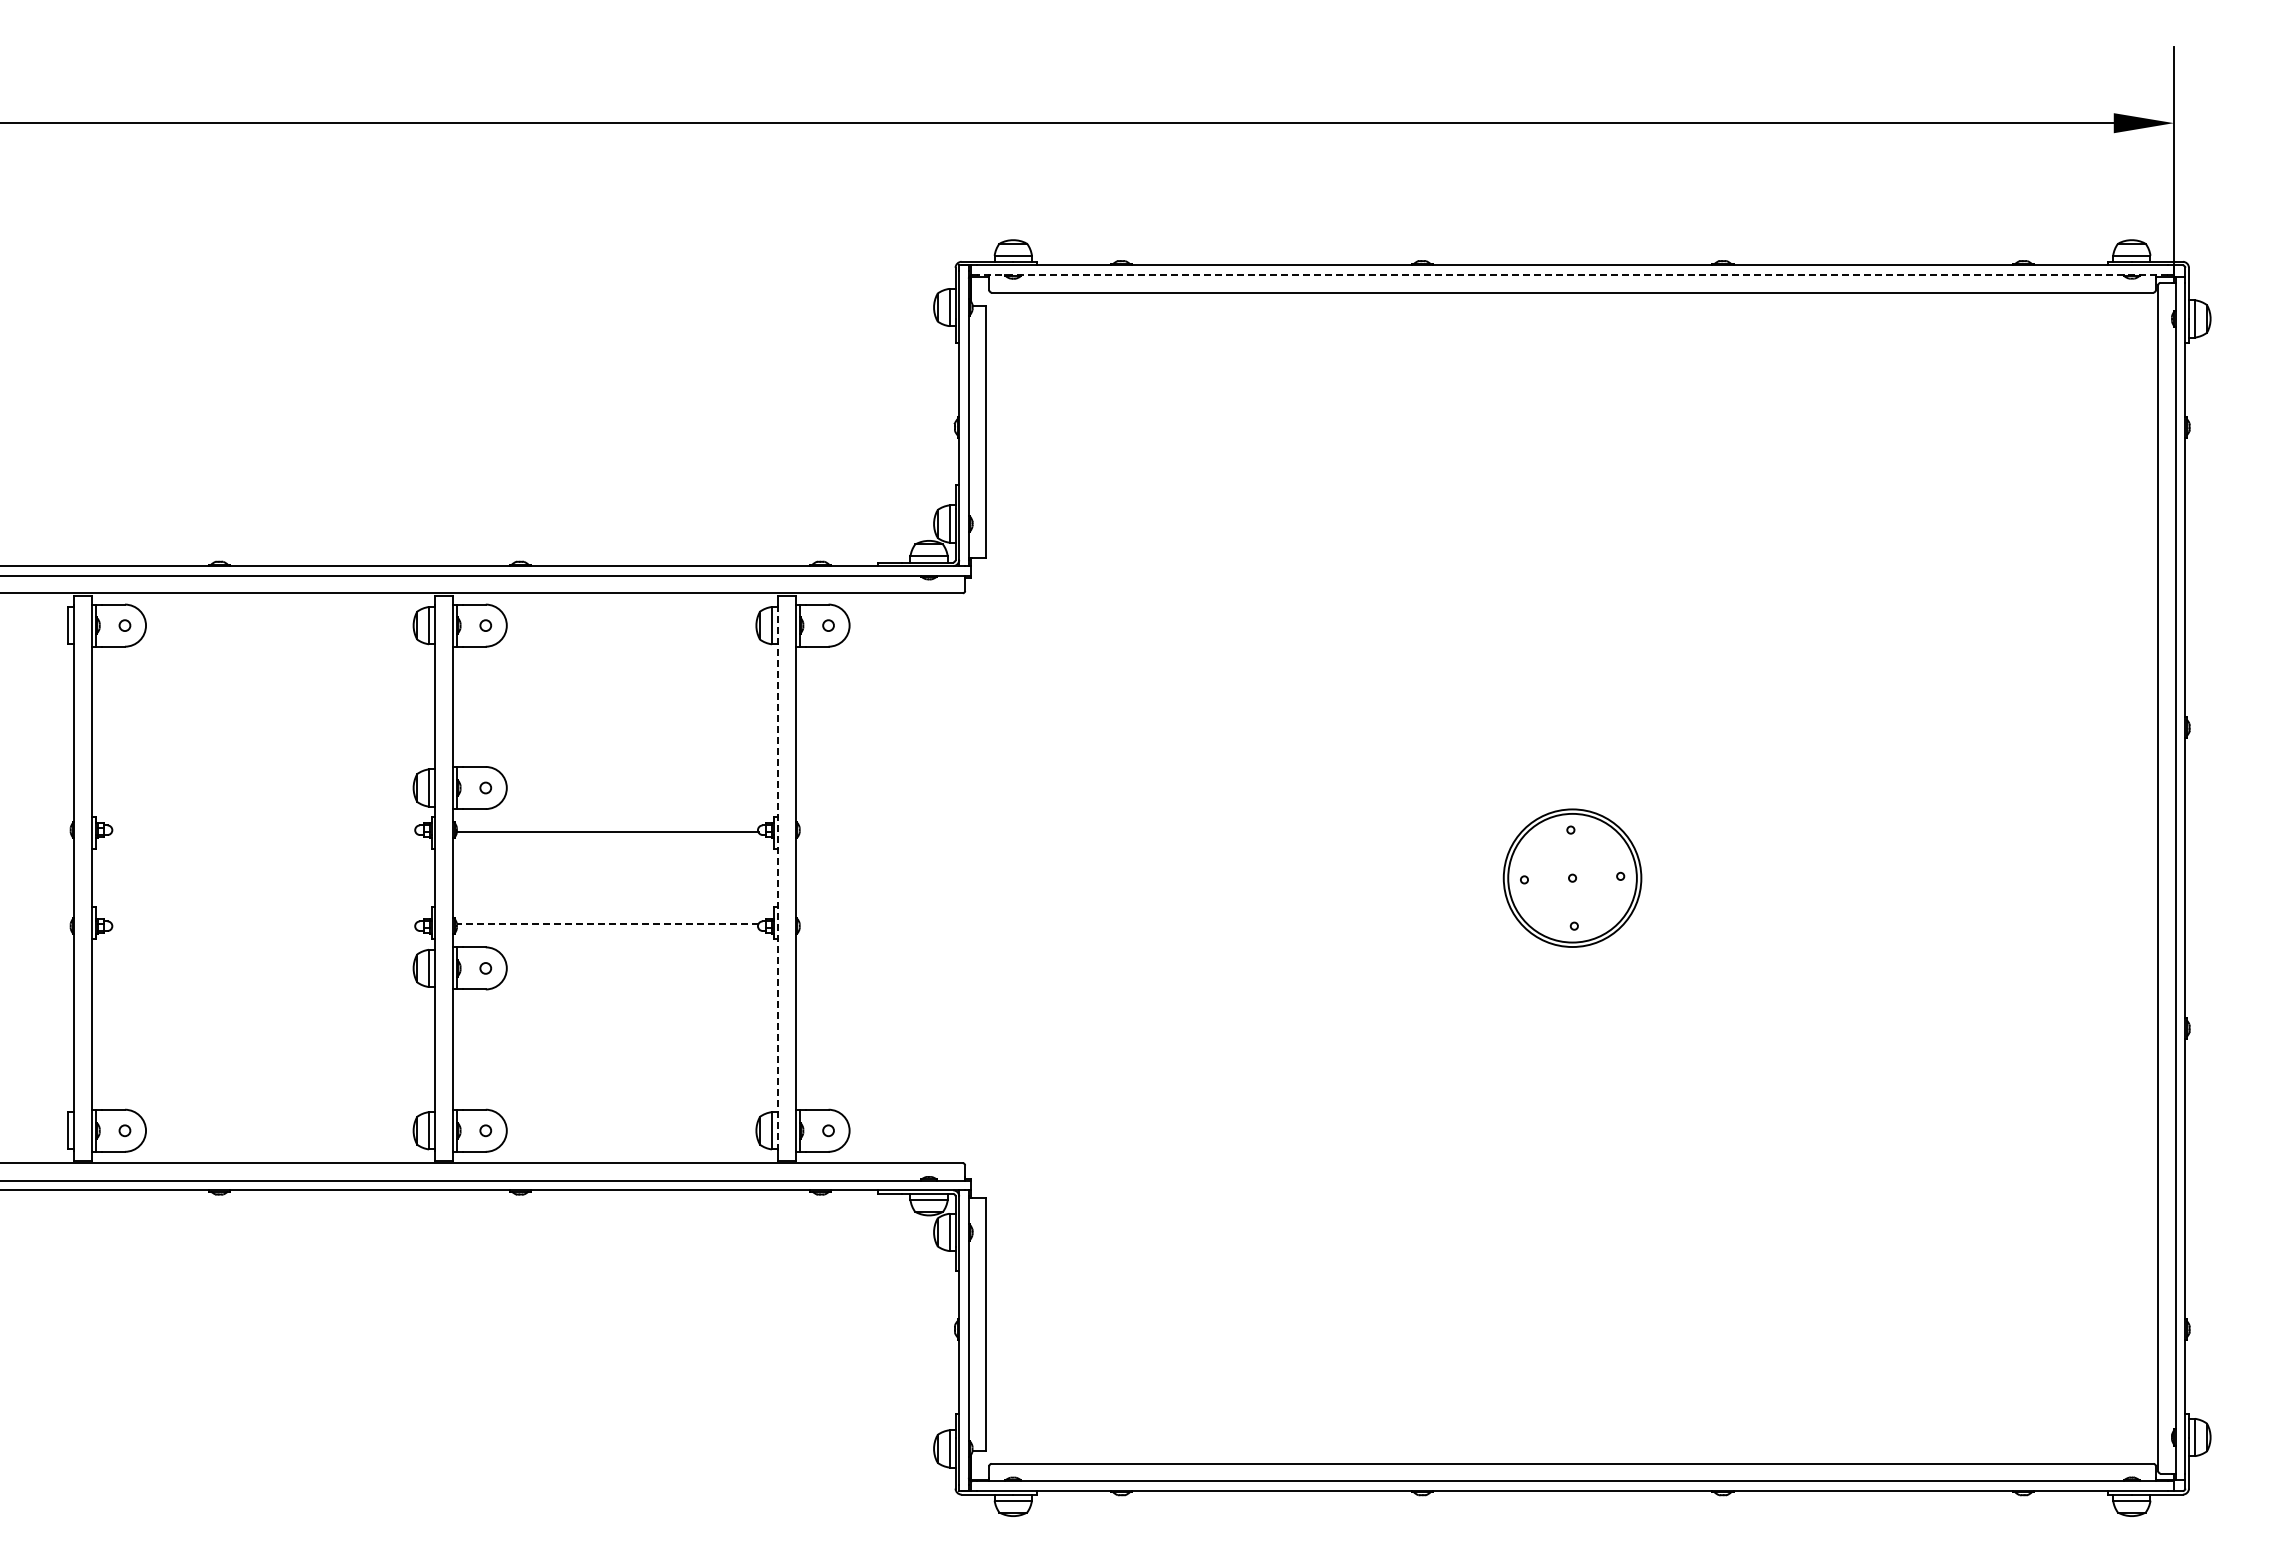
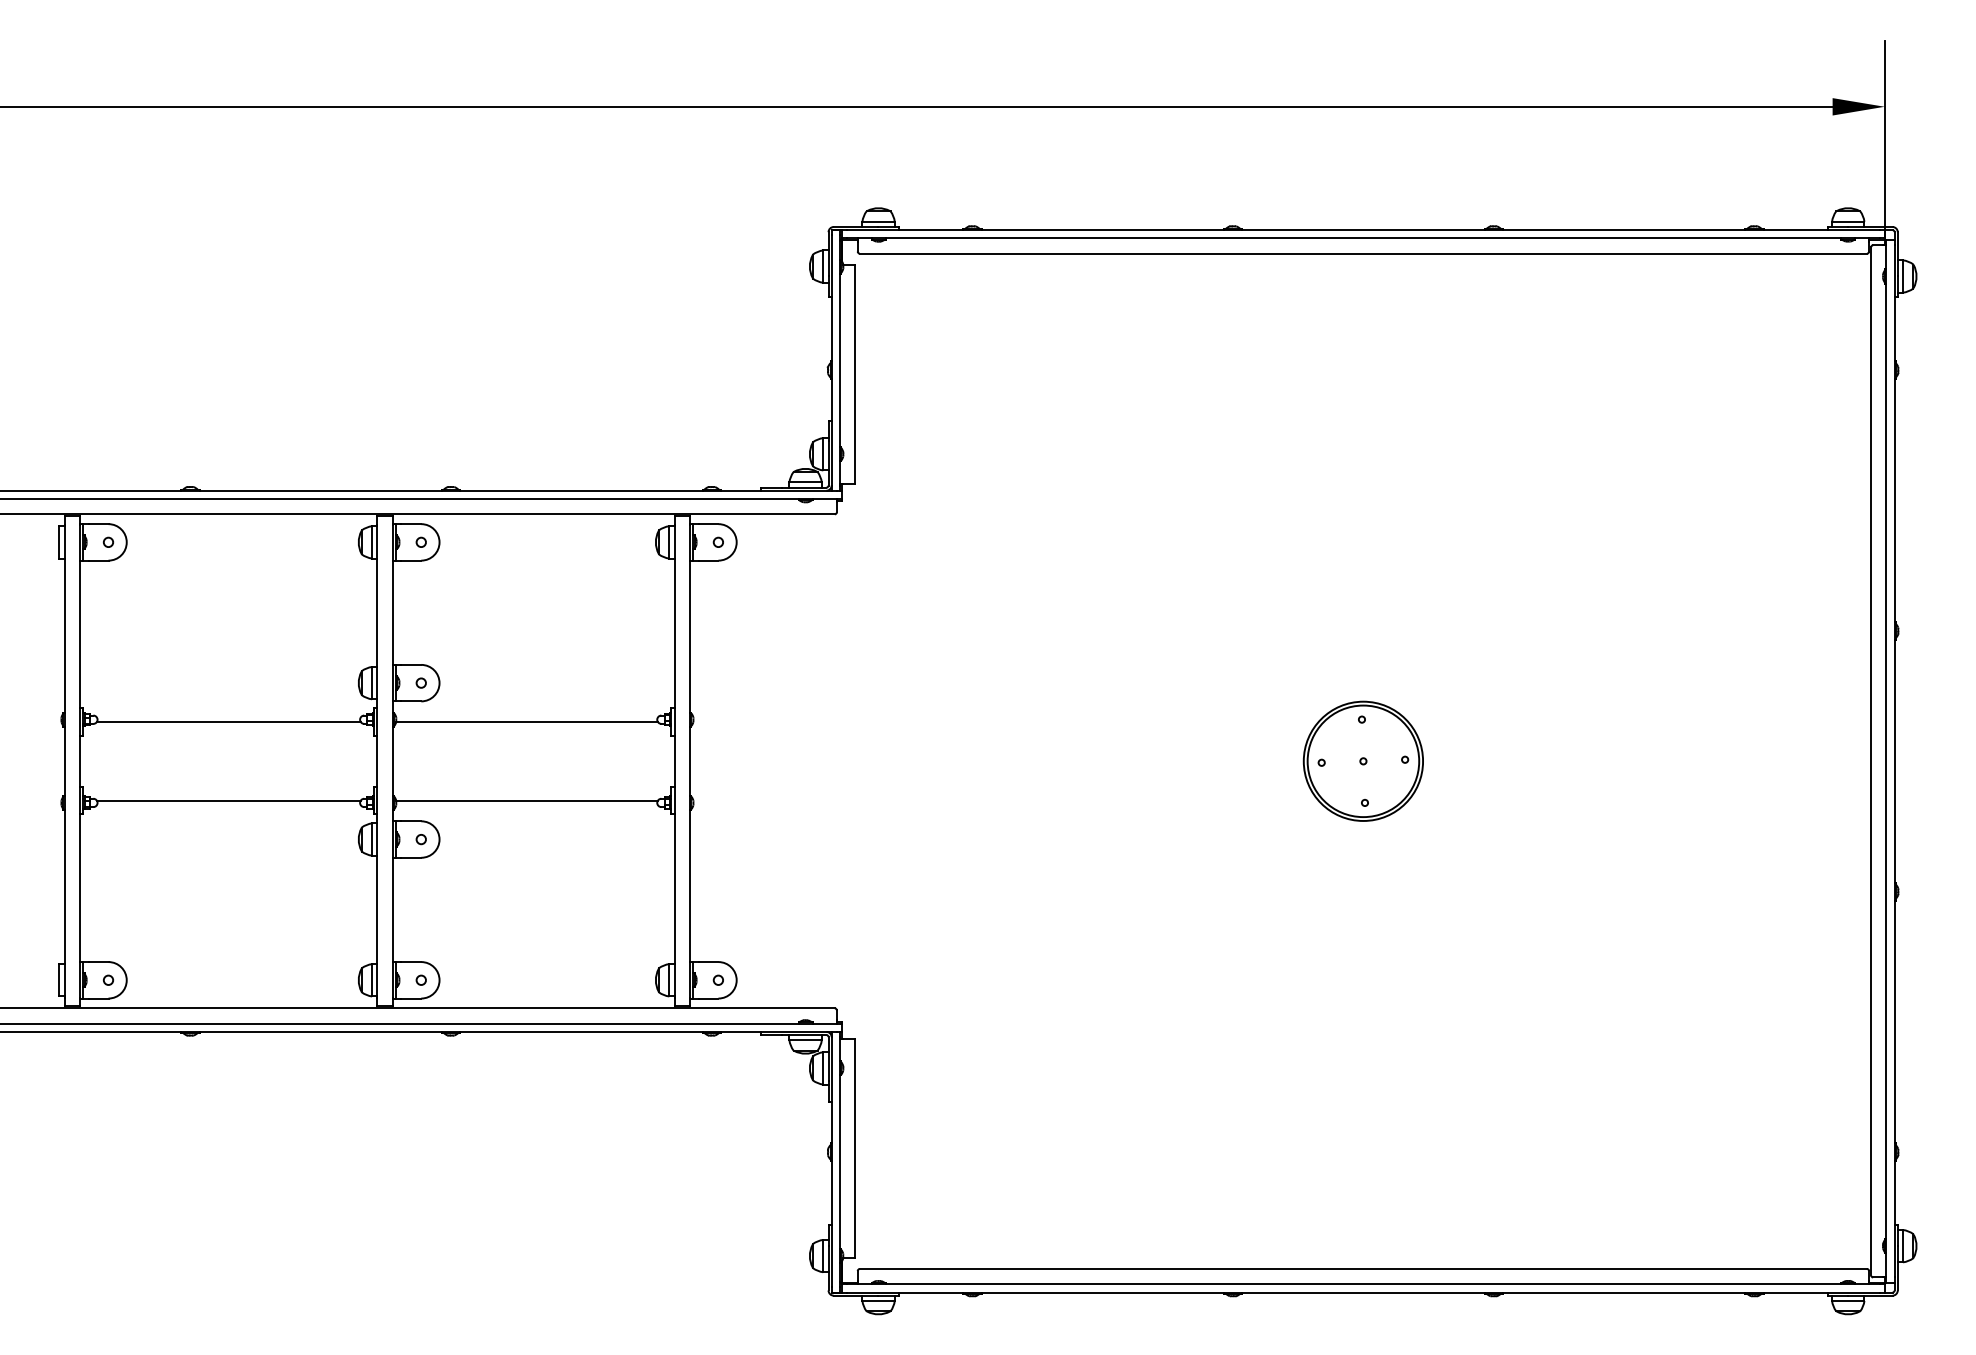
line: (1572, 275) -> (1363, 238), dashed -> solid
line: (263, 832) -> (228, 721), added
line: (777, 878) -> (674, 761), dashed -> solid
line: (263, 923) -> (228, 800), added
line: (607, 923) -> (526, 800), dashed -> solid

